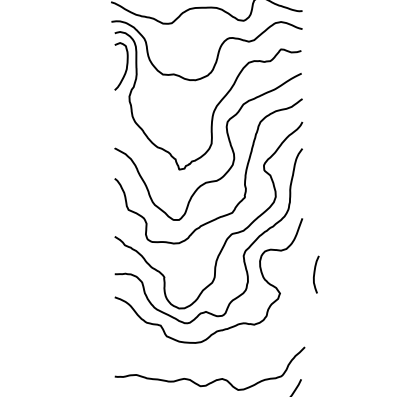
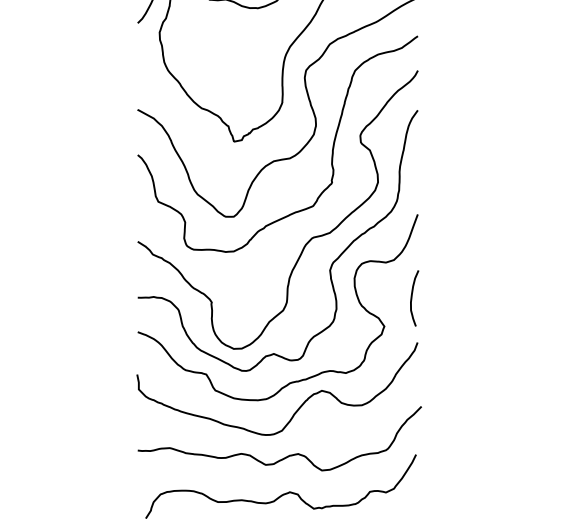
curve: (315, 274) -> (413, 298), moved
curve: (221, 348) -> (297, 408), added

